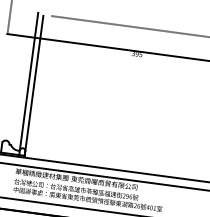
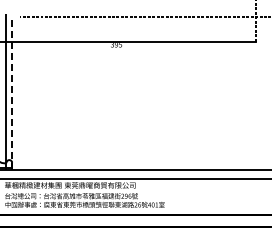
line: (34, 86) -> (12, 93), solid -> dashed

